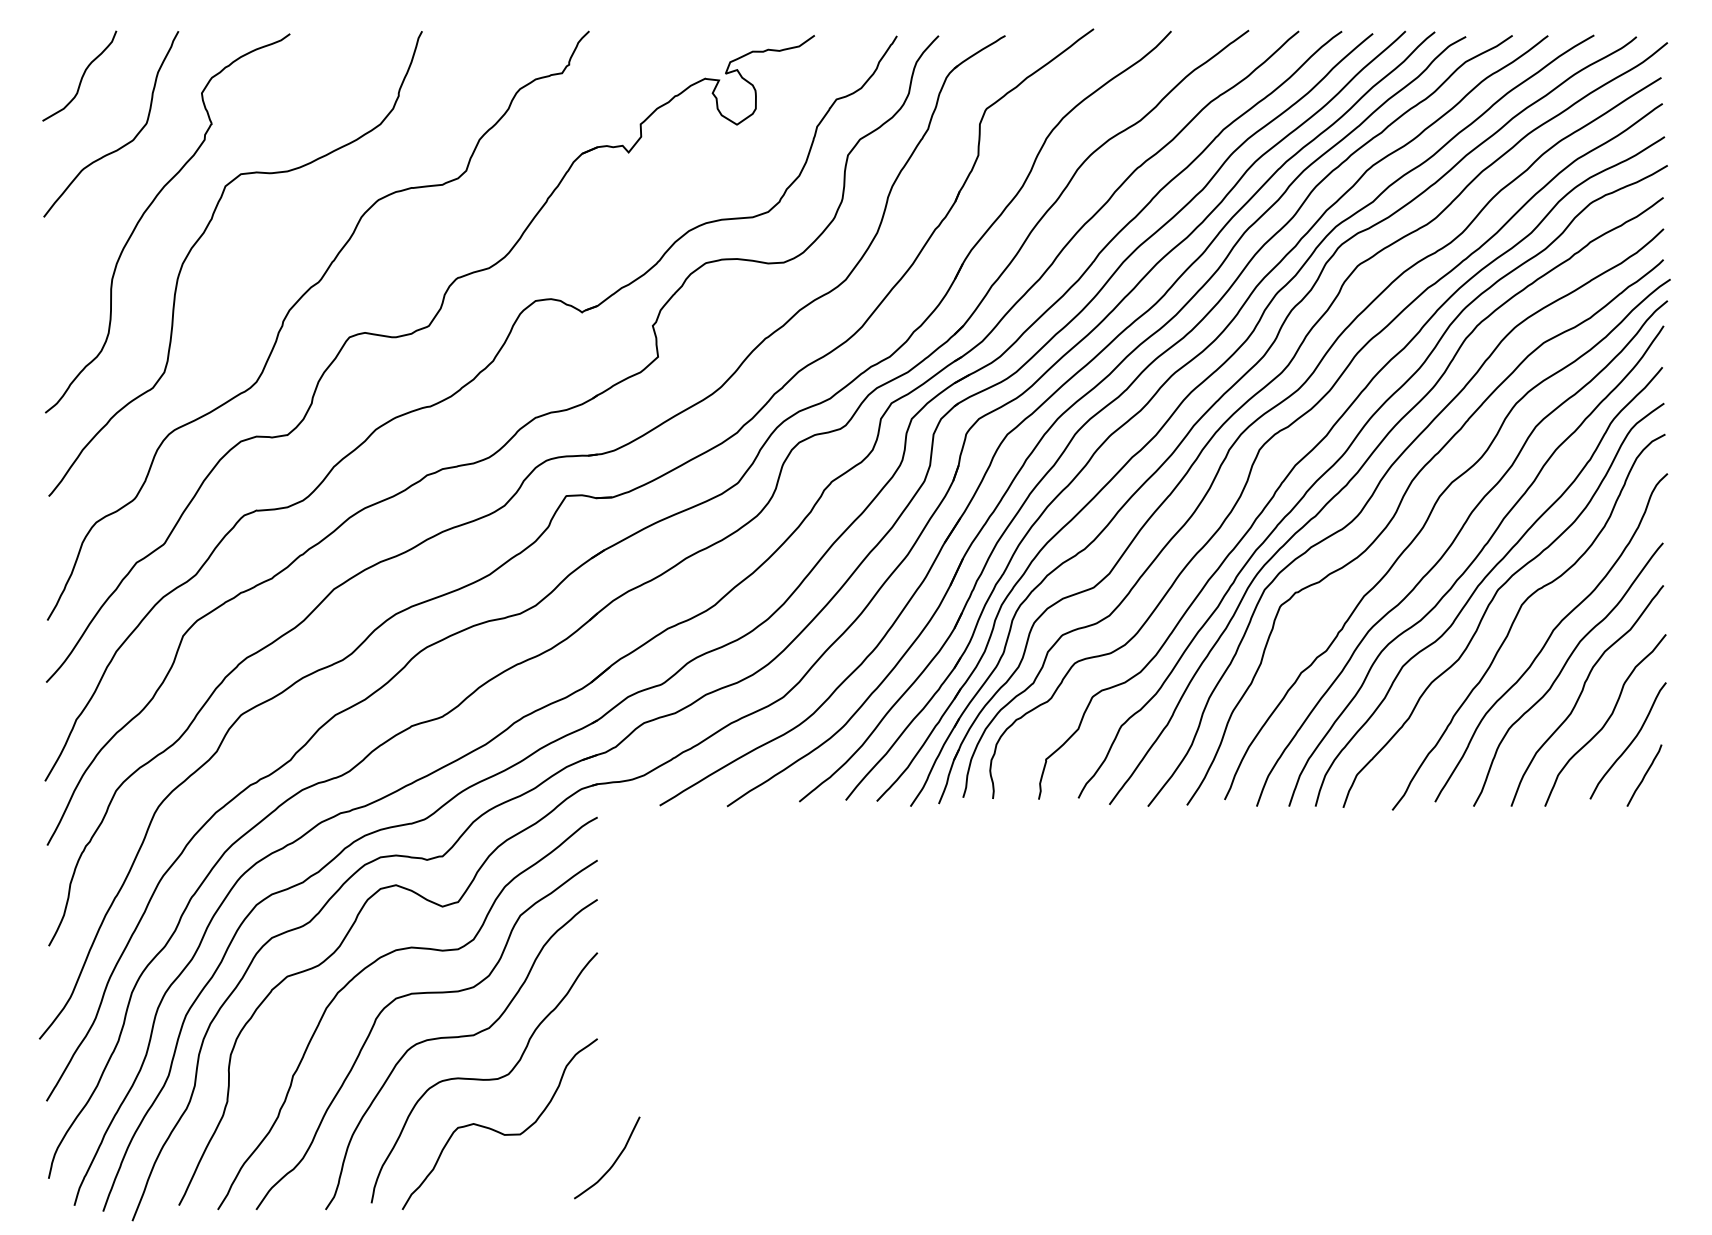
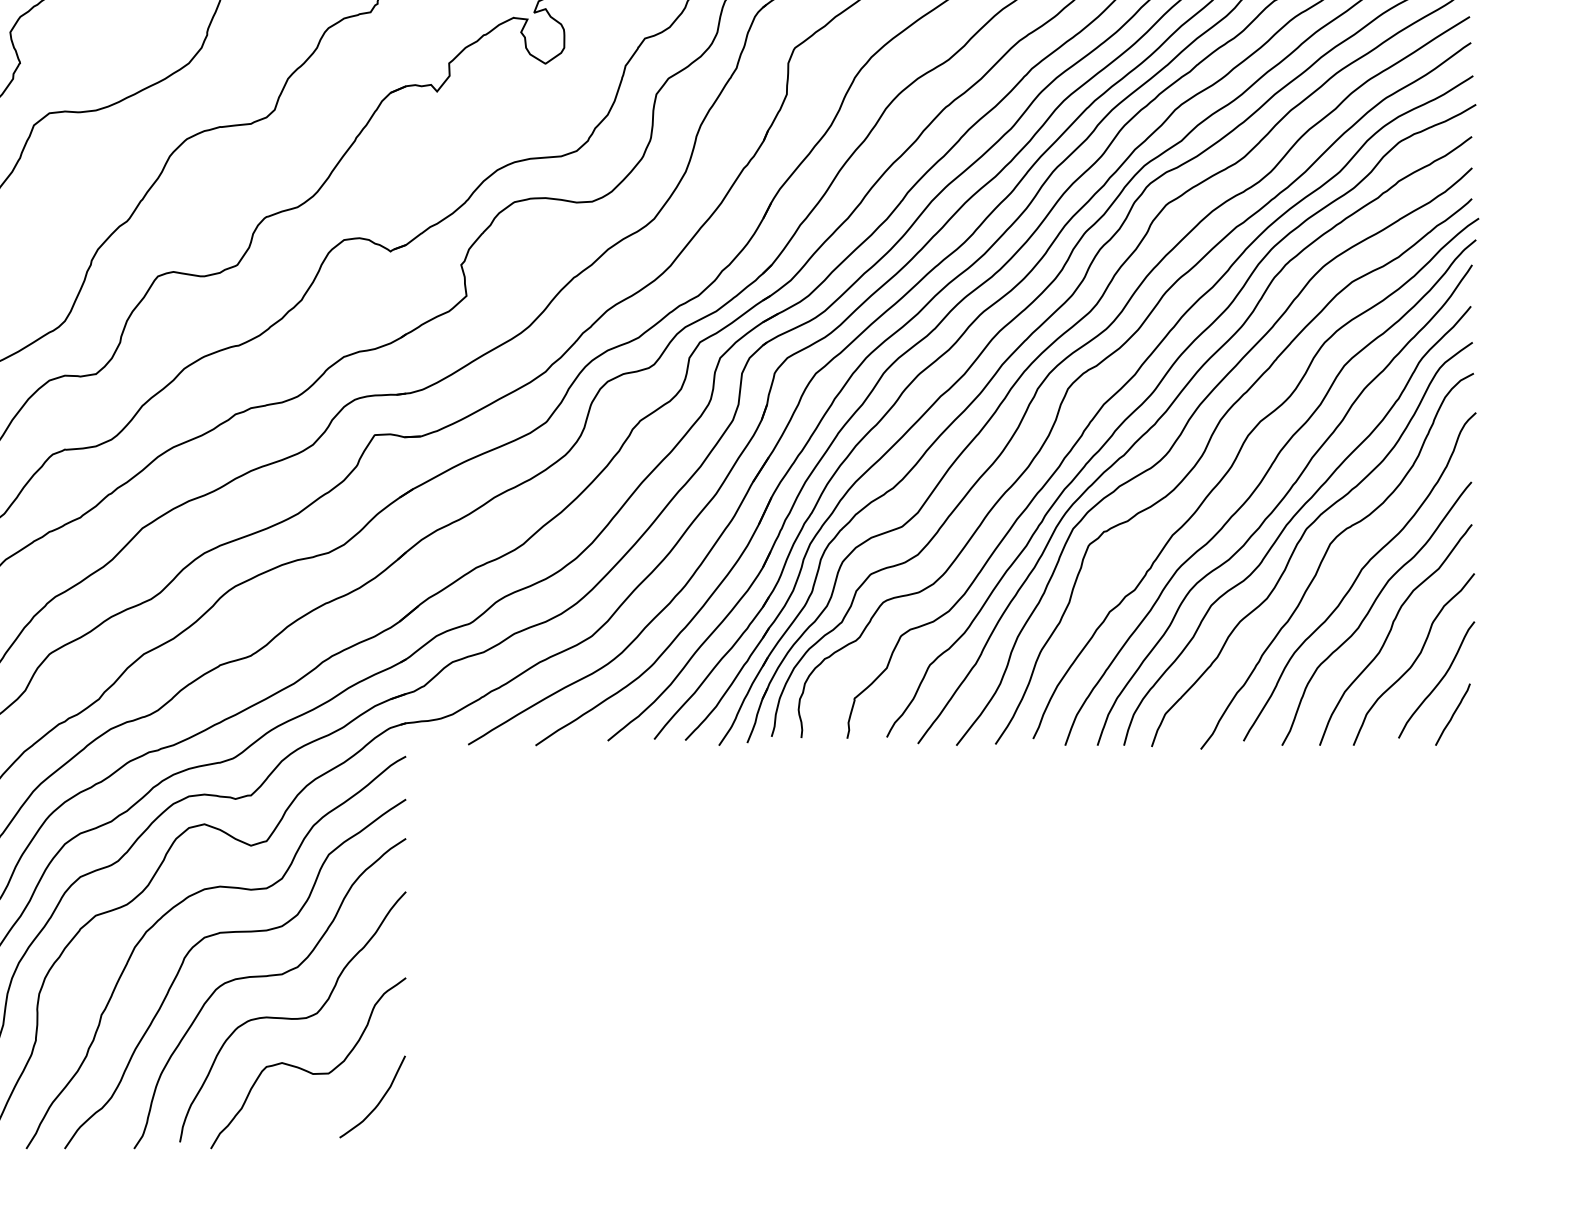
curve: (613, 1162) -> (378, 1101), moved

